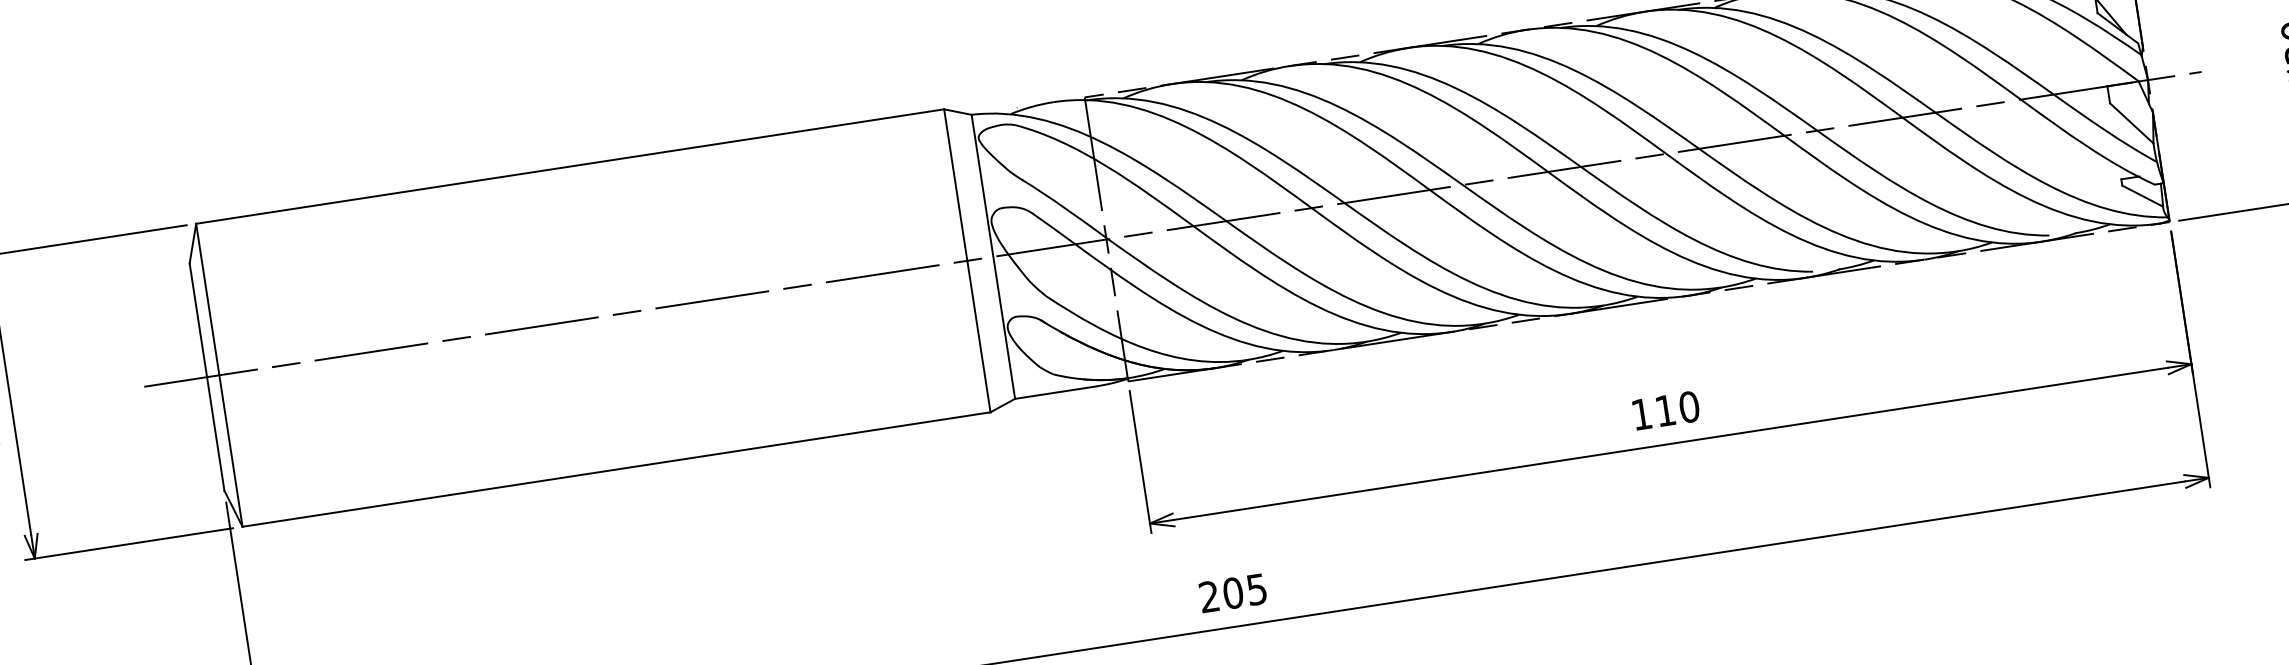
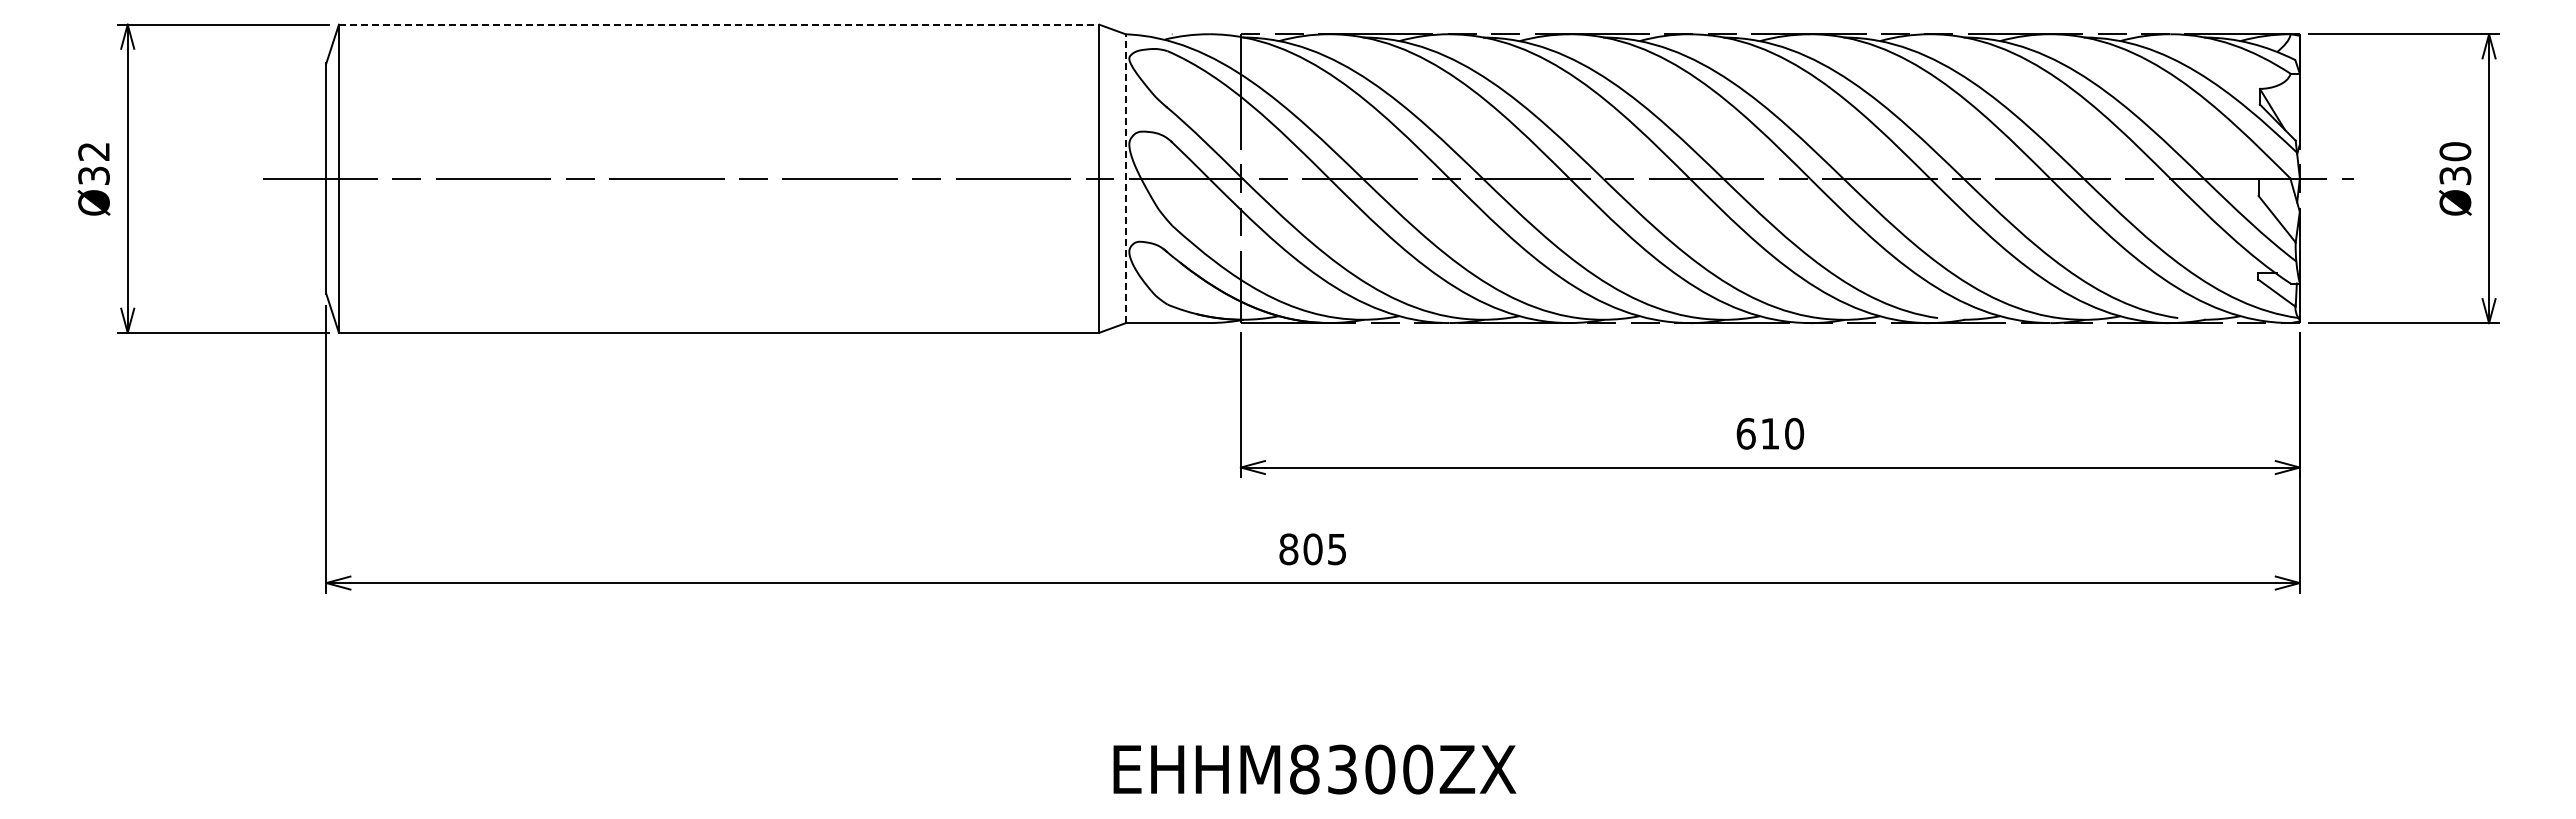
line: (570, 166) -> (719, 24), solid -> dashed
line: (992, 256) -> (1125, 178), solid -> dashed
text: (1641, 414) -> (1745, 433), 110 -> 610
text: (1209, 597) -> (1288, 549), 205 -> 805

